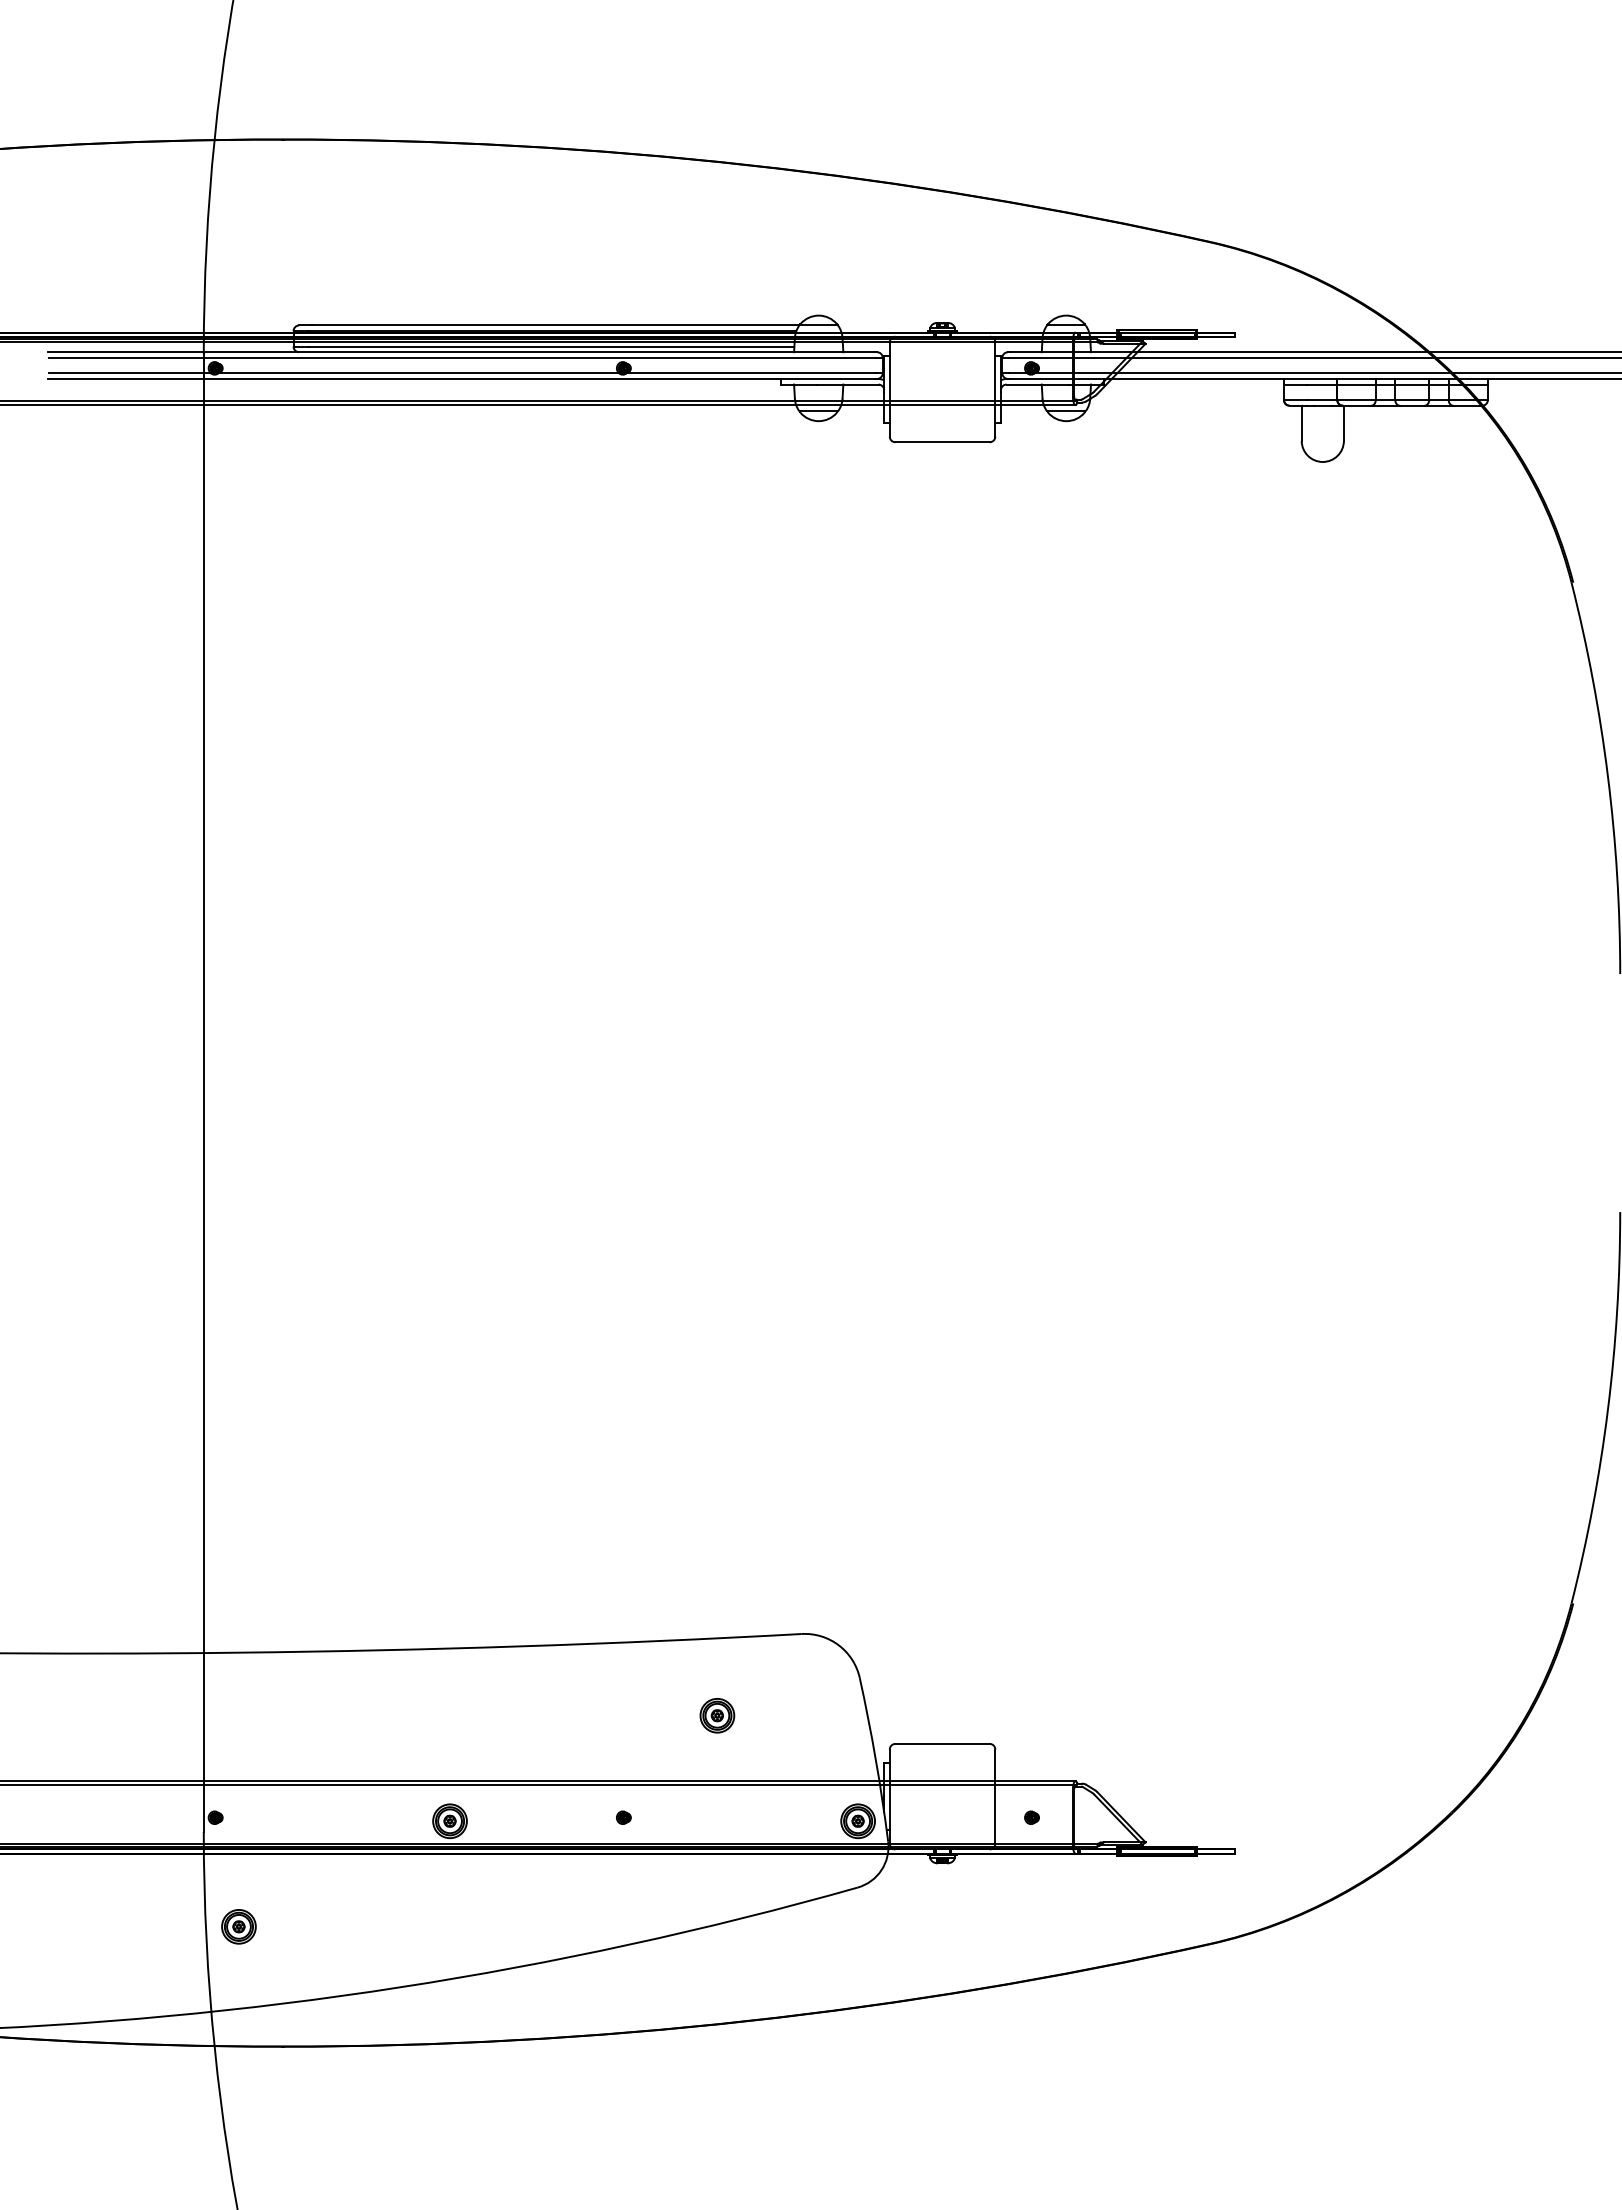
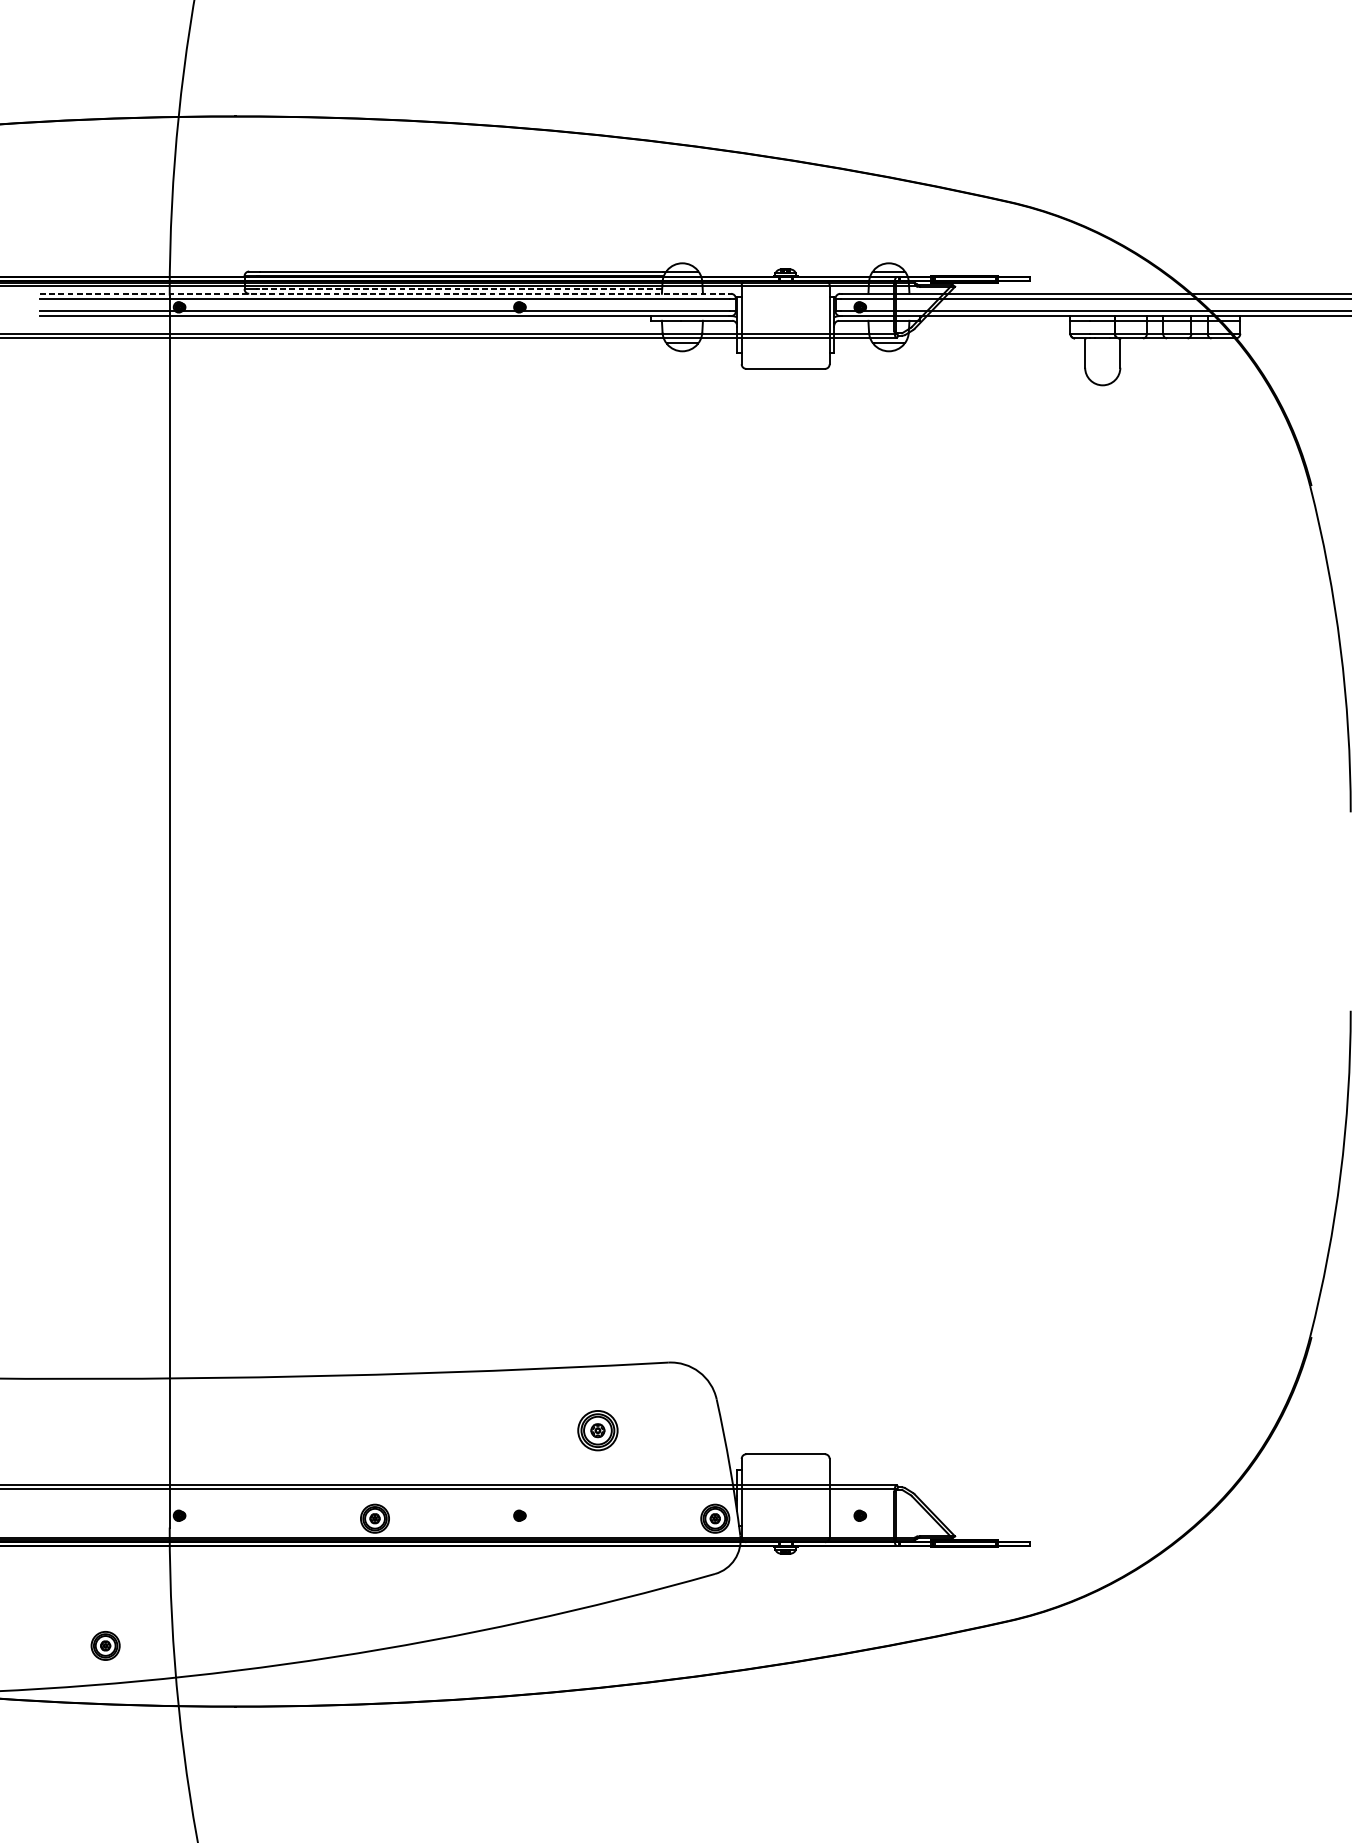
line: (551, 346) -> (459, 289), solid -> dashed
line: (462, 352) -> (385, 294), solid -> dashed
part: (717, 1715) -> (598, 1430), size x1.4
part: (238, 1926) -> (105, 1645), moved

